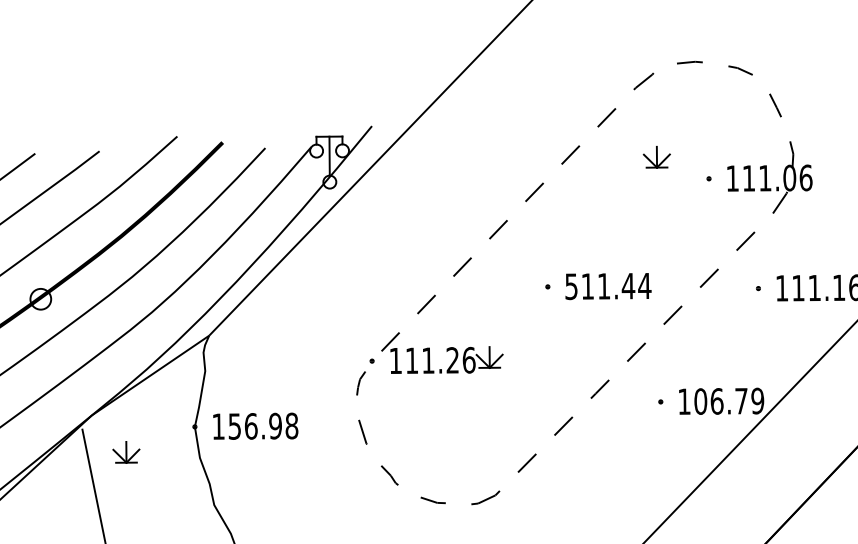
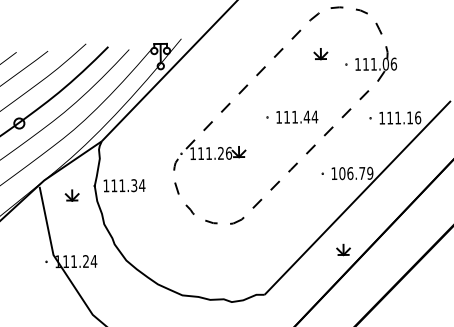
text: (570, 286) -> (278, 117), 511.44 -> 111.44
text: (263, 425) -> (128, 185), 156.98 -> 111.34
part: (124, 452) -> (71, 195), moved

